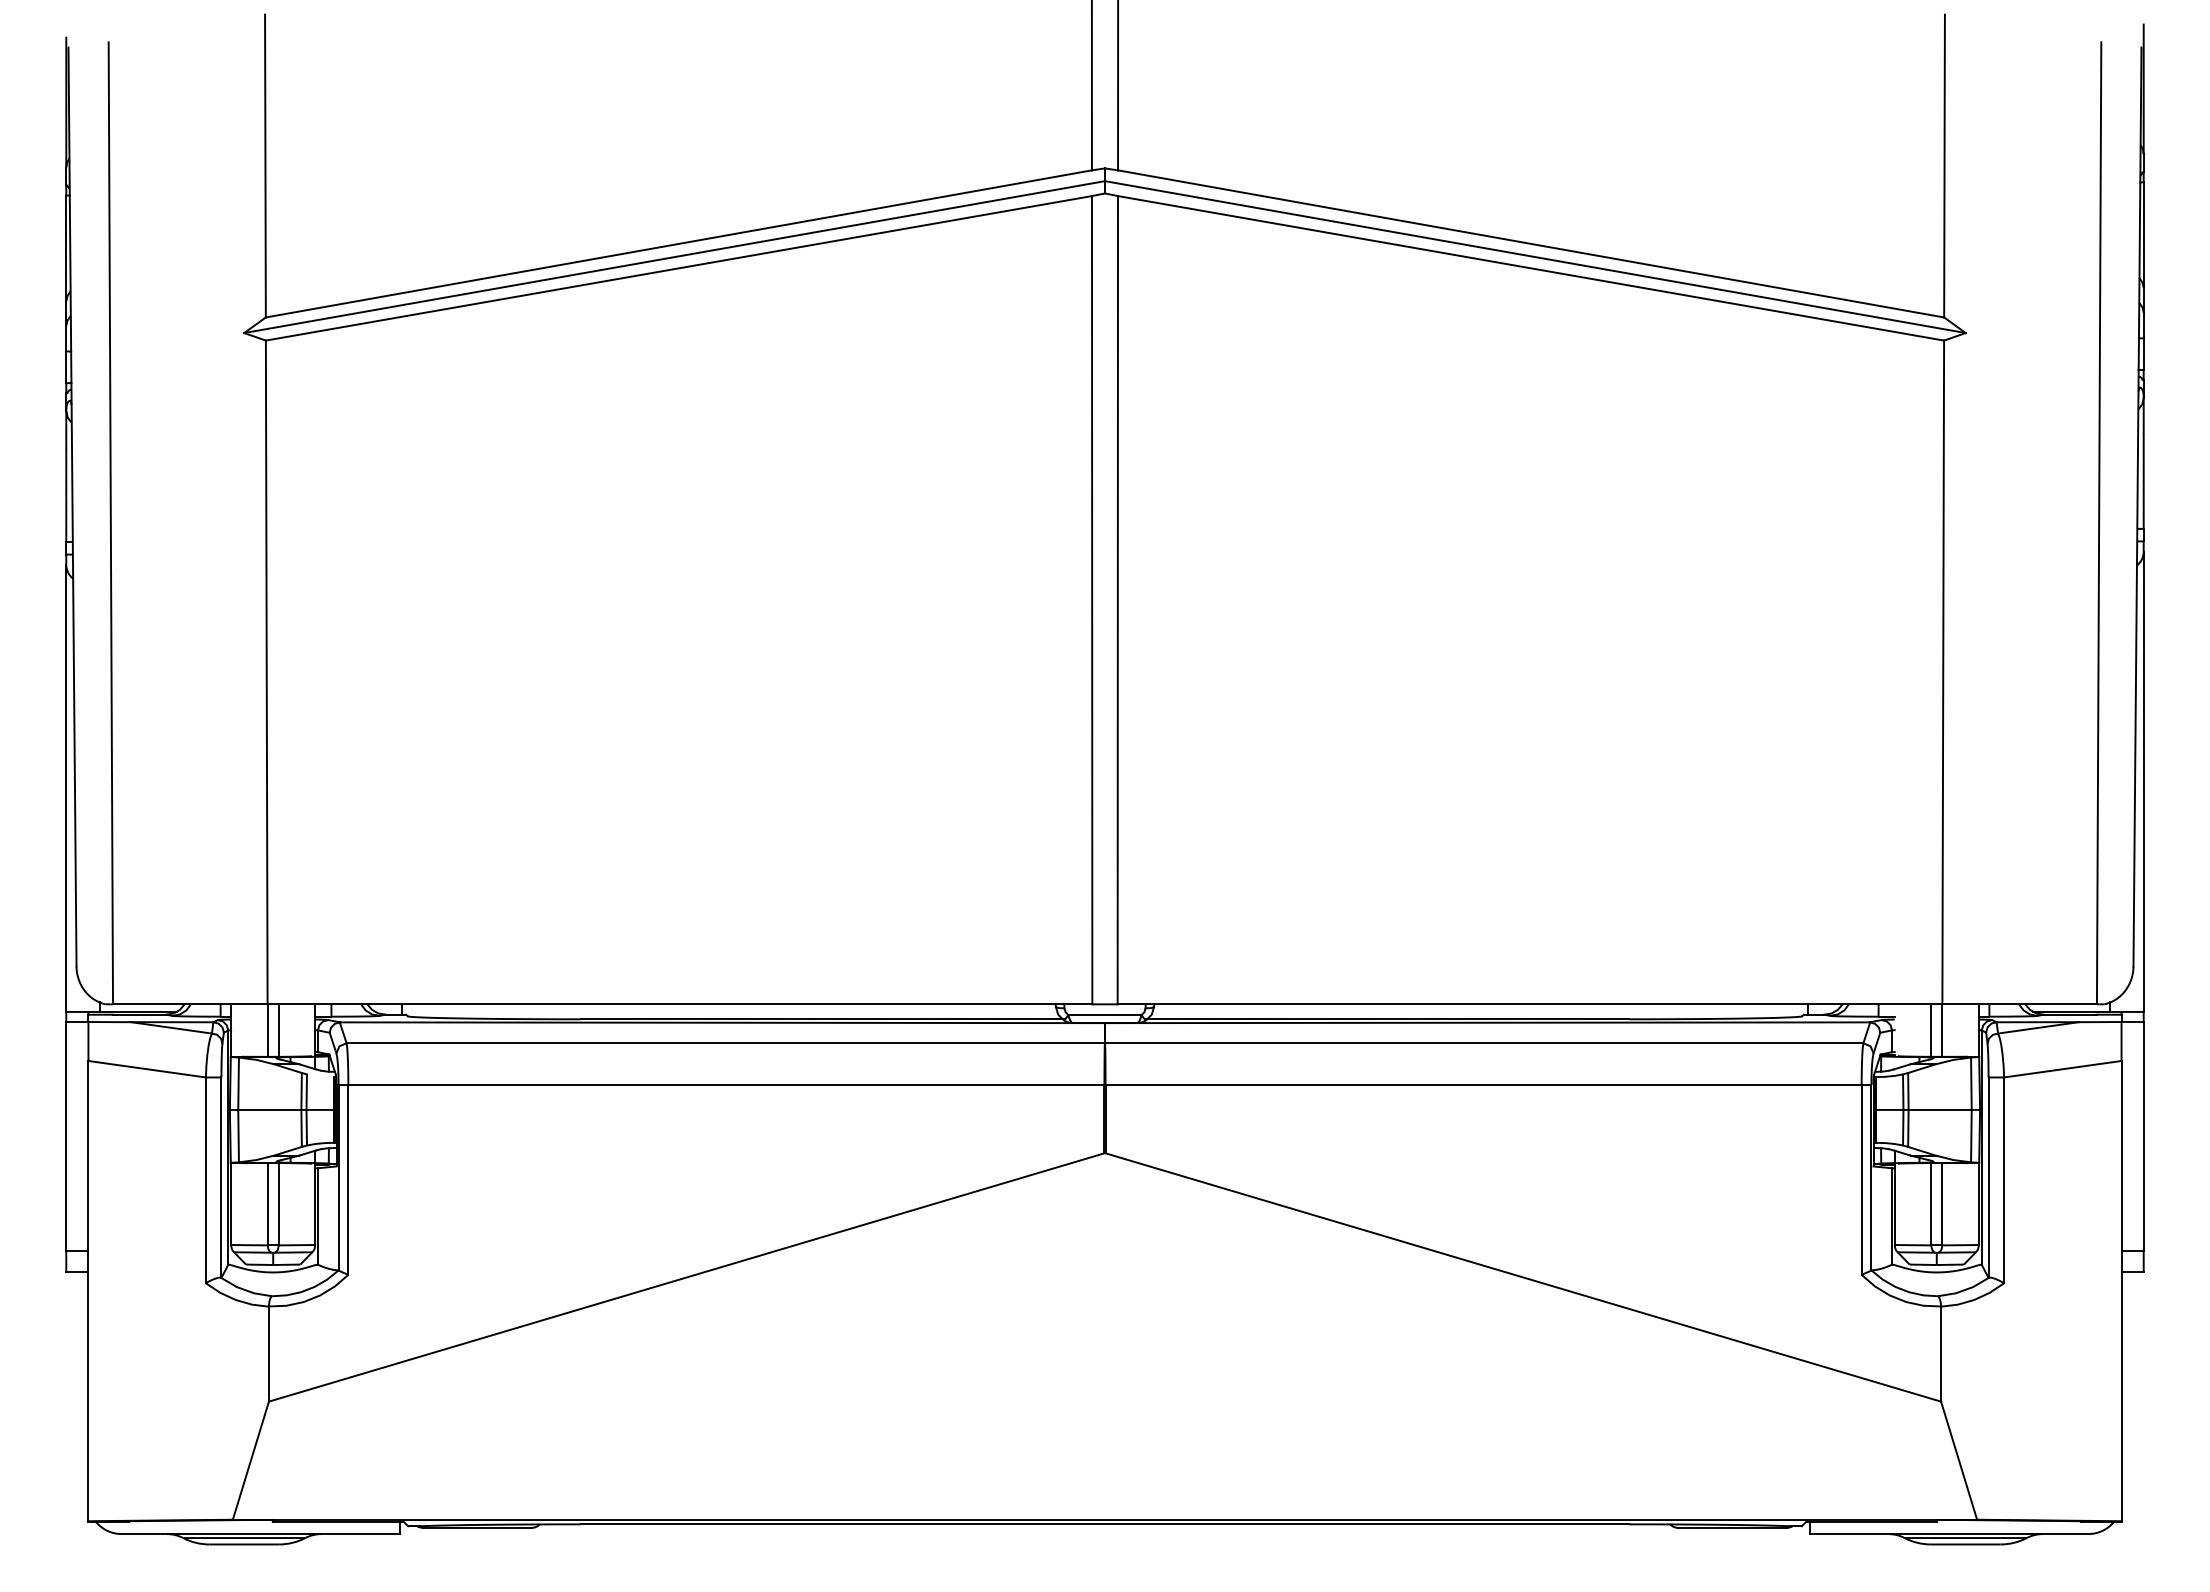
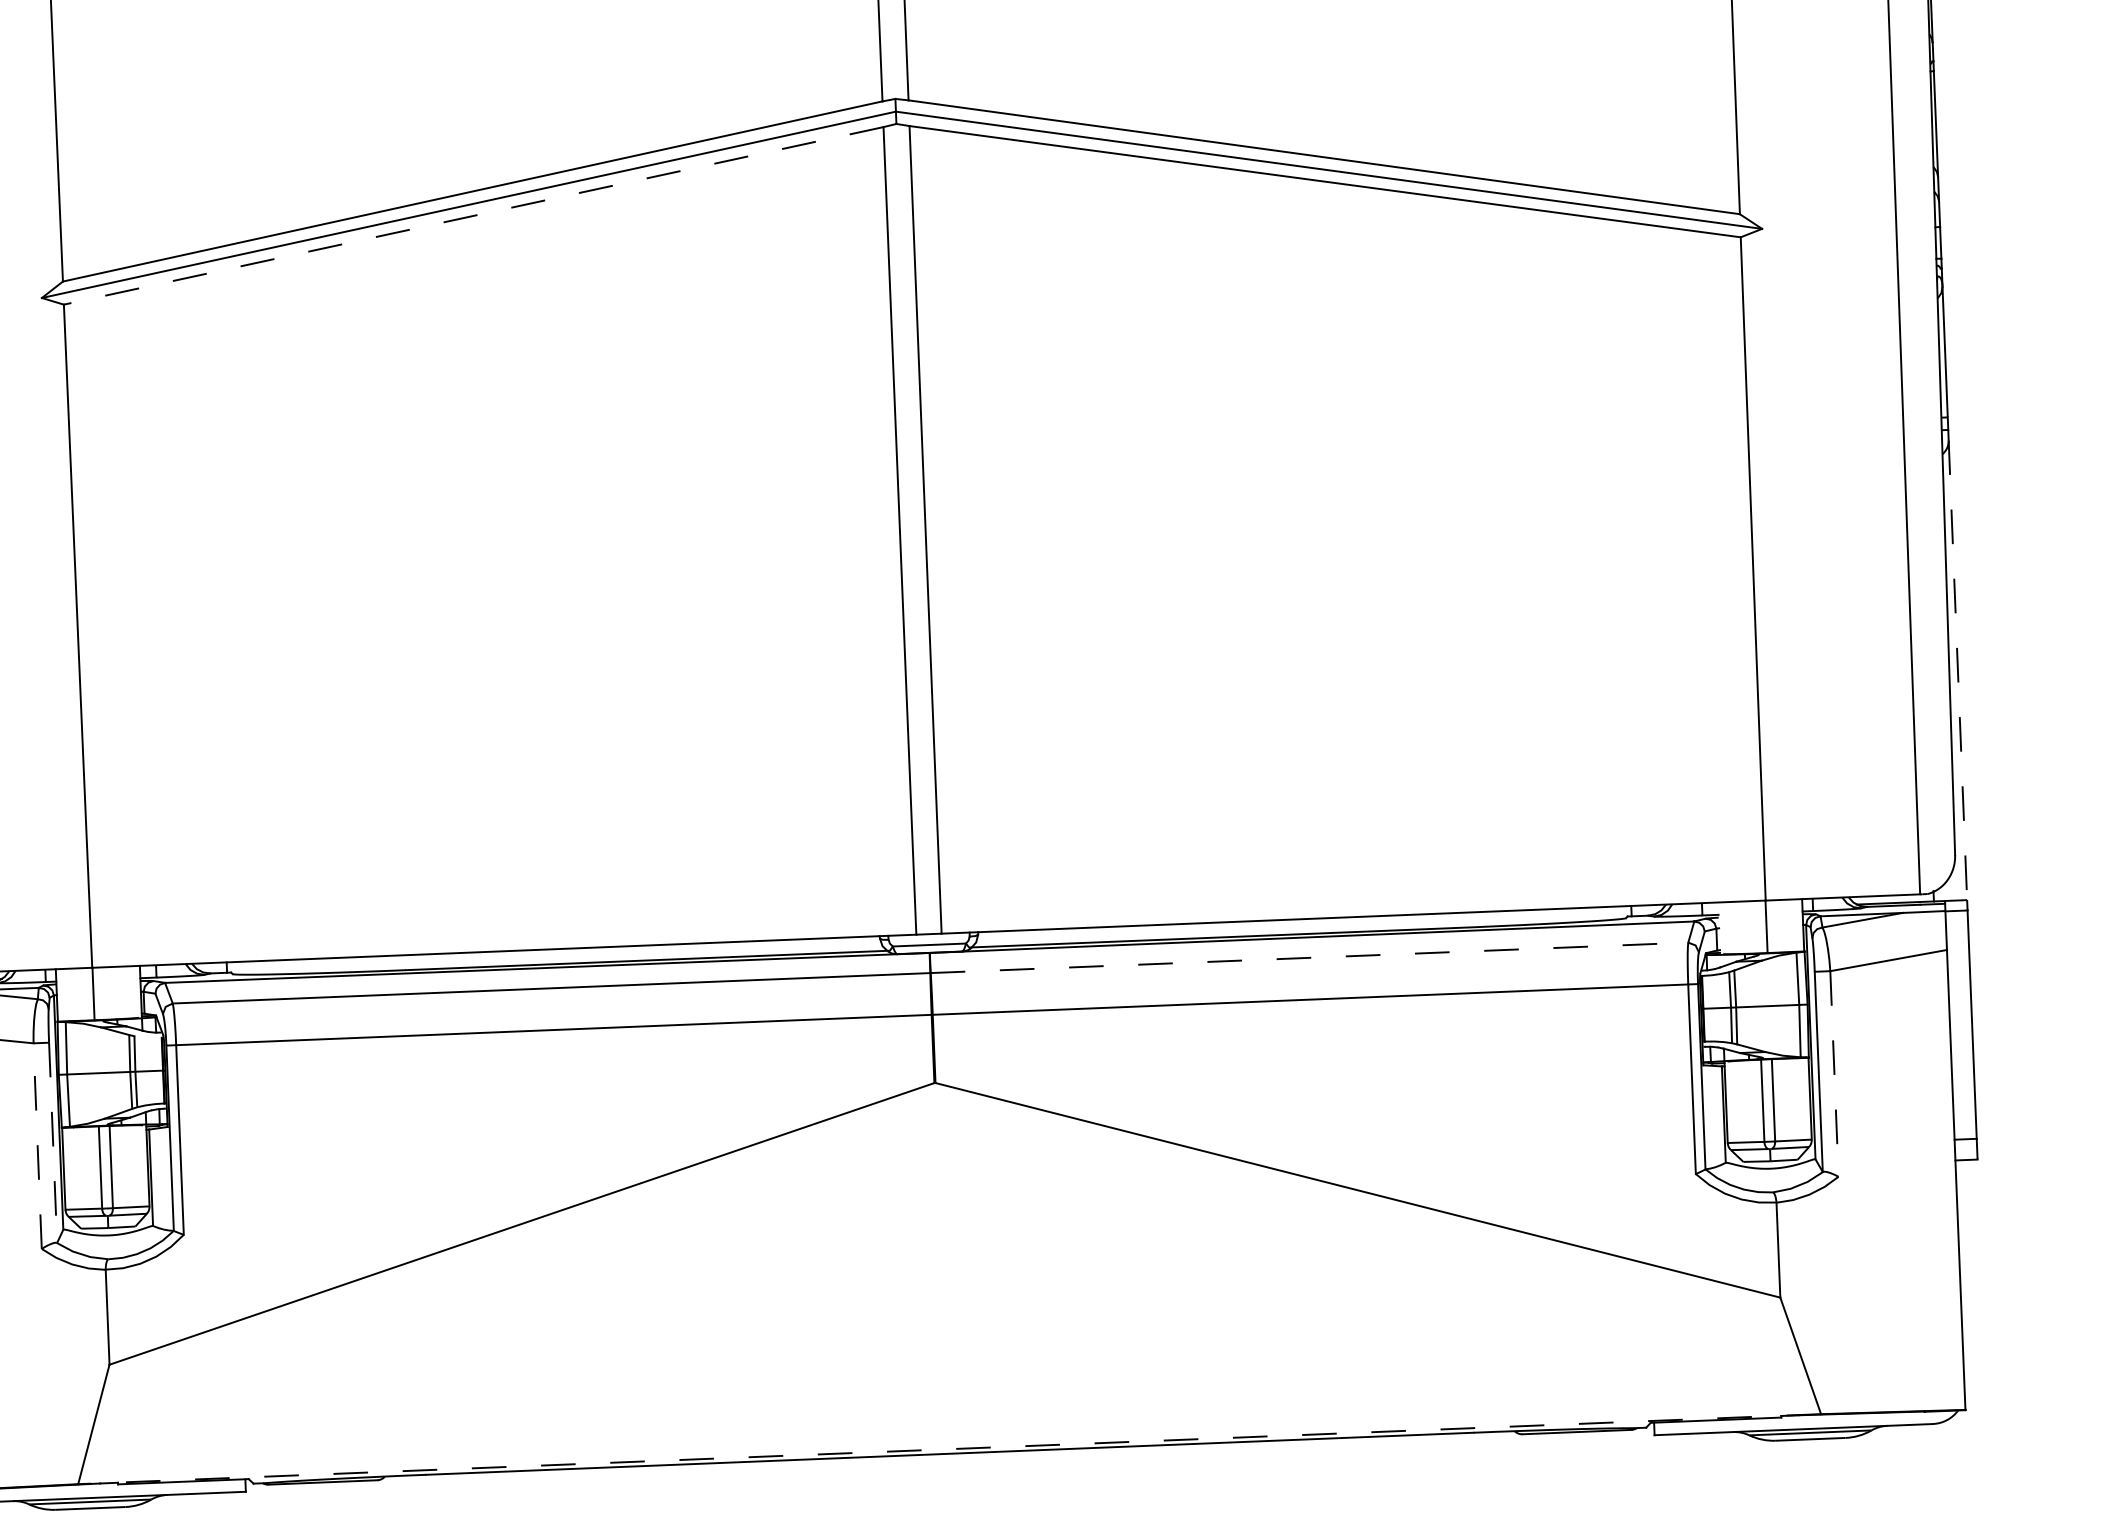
line: (678, 268) -> (473, 216), solid -> dashed
line: (2143, 782) -> (1957, 670), solid -> dashed
line: (278, 1030) -> (104, 993), removed
line: (1931, 1030) -> (1755, 927), removed
line: (1484, 1043) -> (1309, 958), solid -> dashed
line: (221, 1178) -> (53, 1143), solid -> dashed
line: (205, 1180) -> (37, 1146), solid -> dashed
line: (2004, 1180) -> (1834, 1074), solid -> dashed
line: (1104, 1519) -> (949, 1448), solid -> dashed

